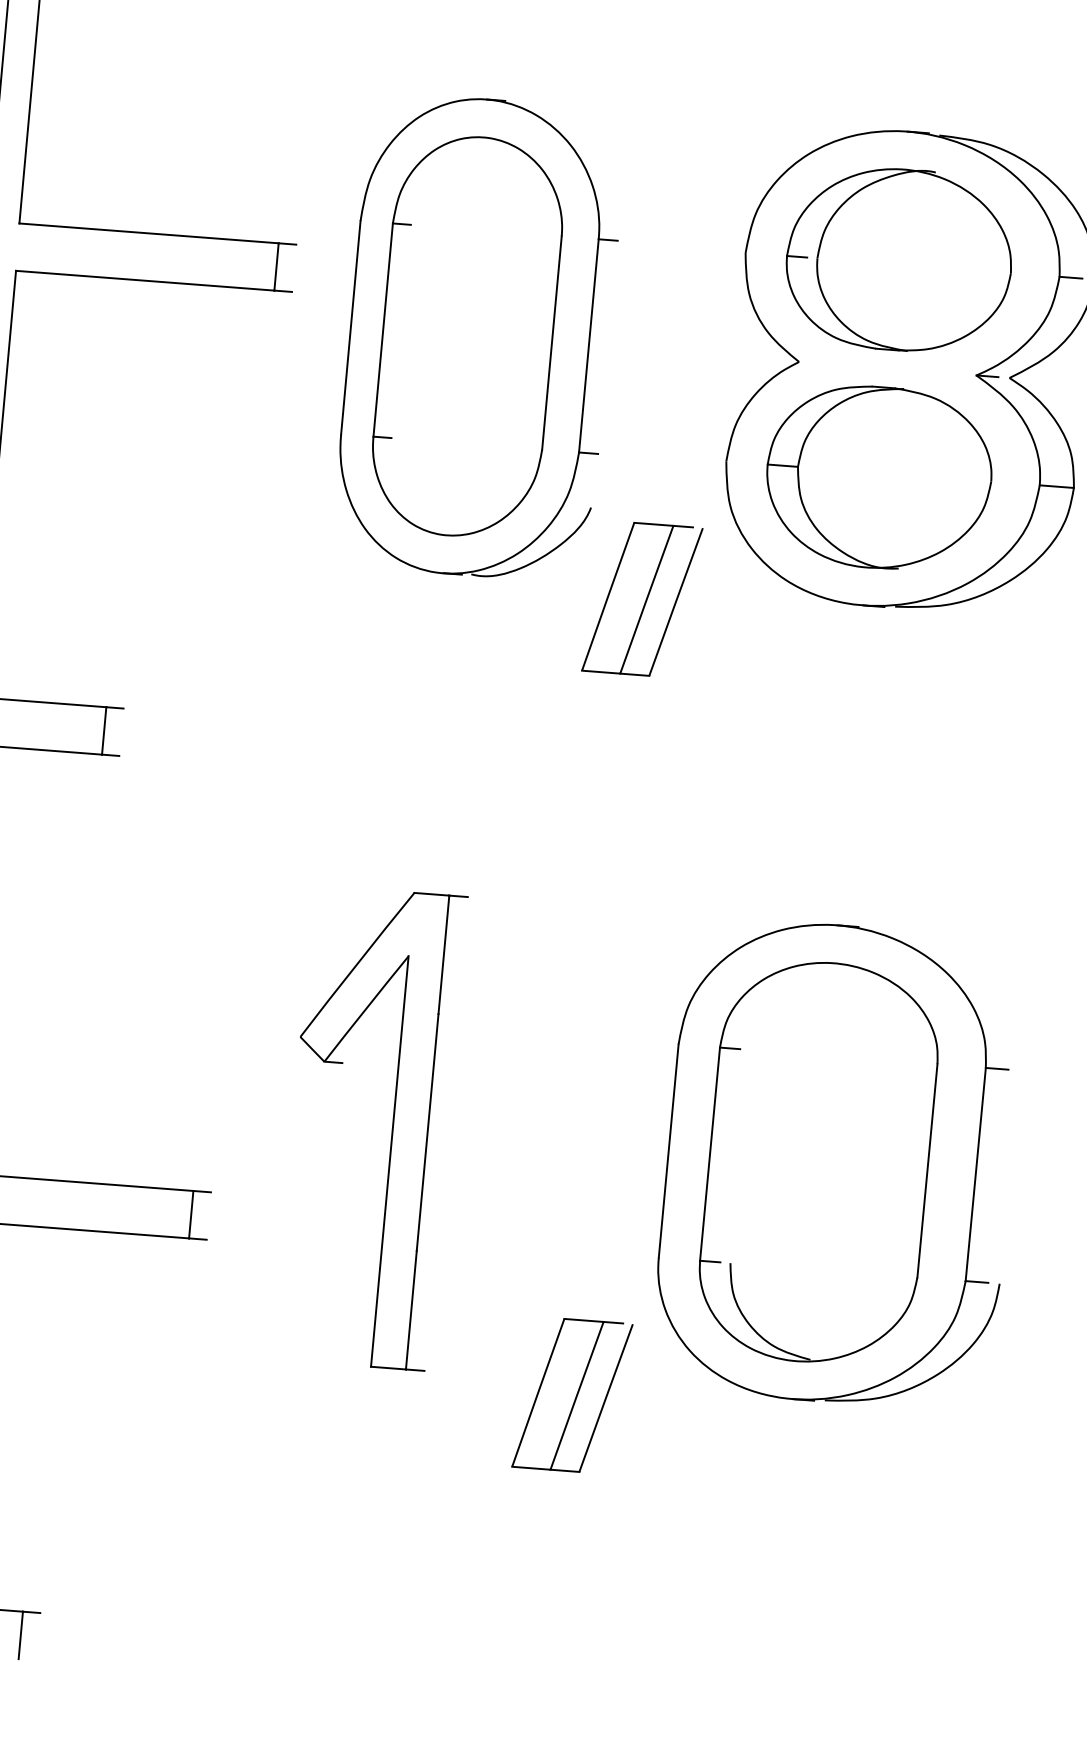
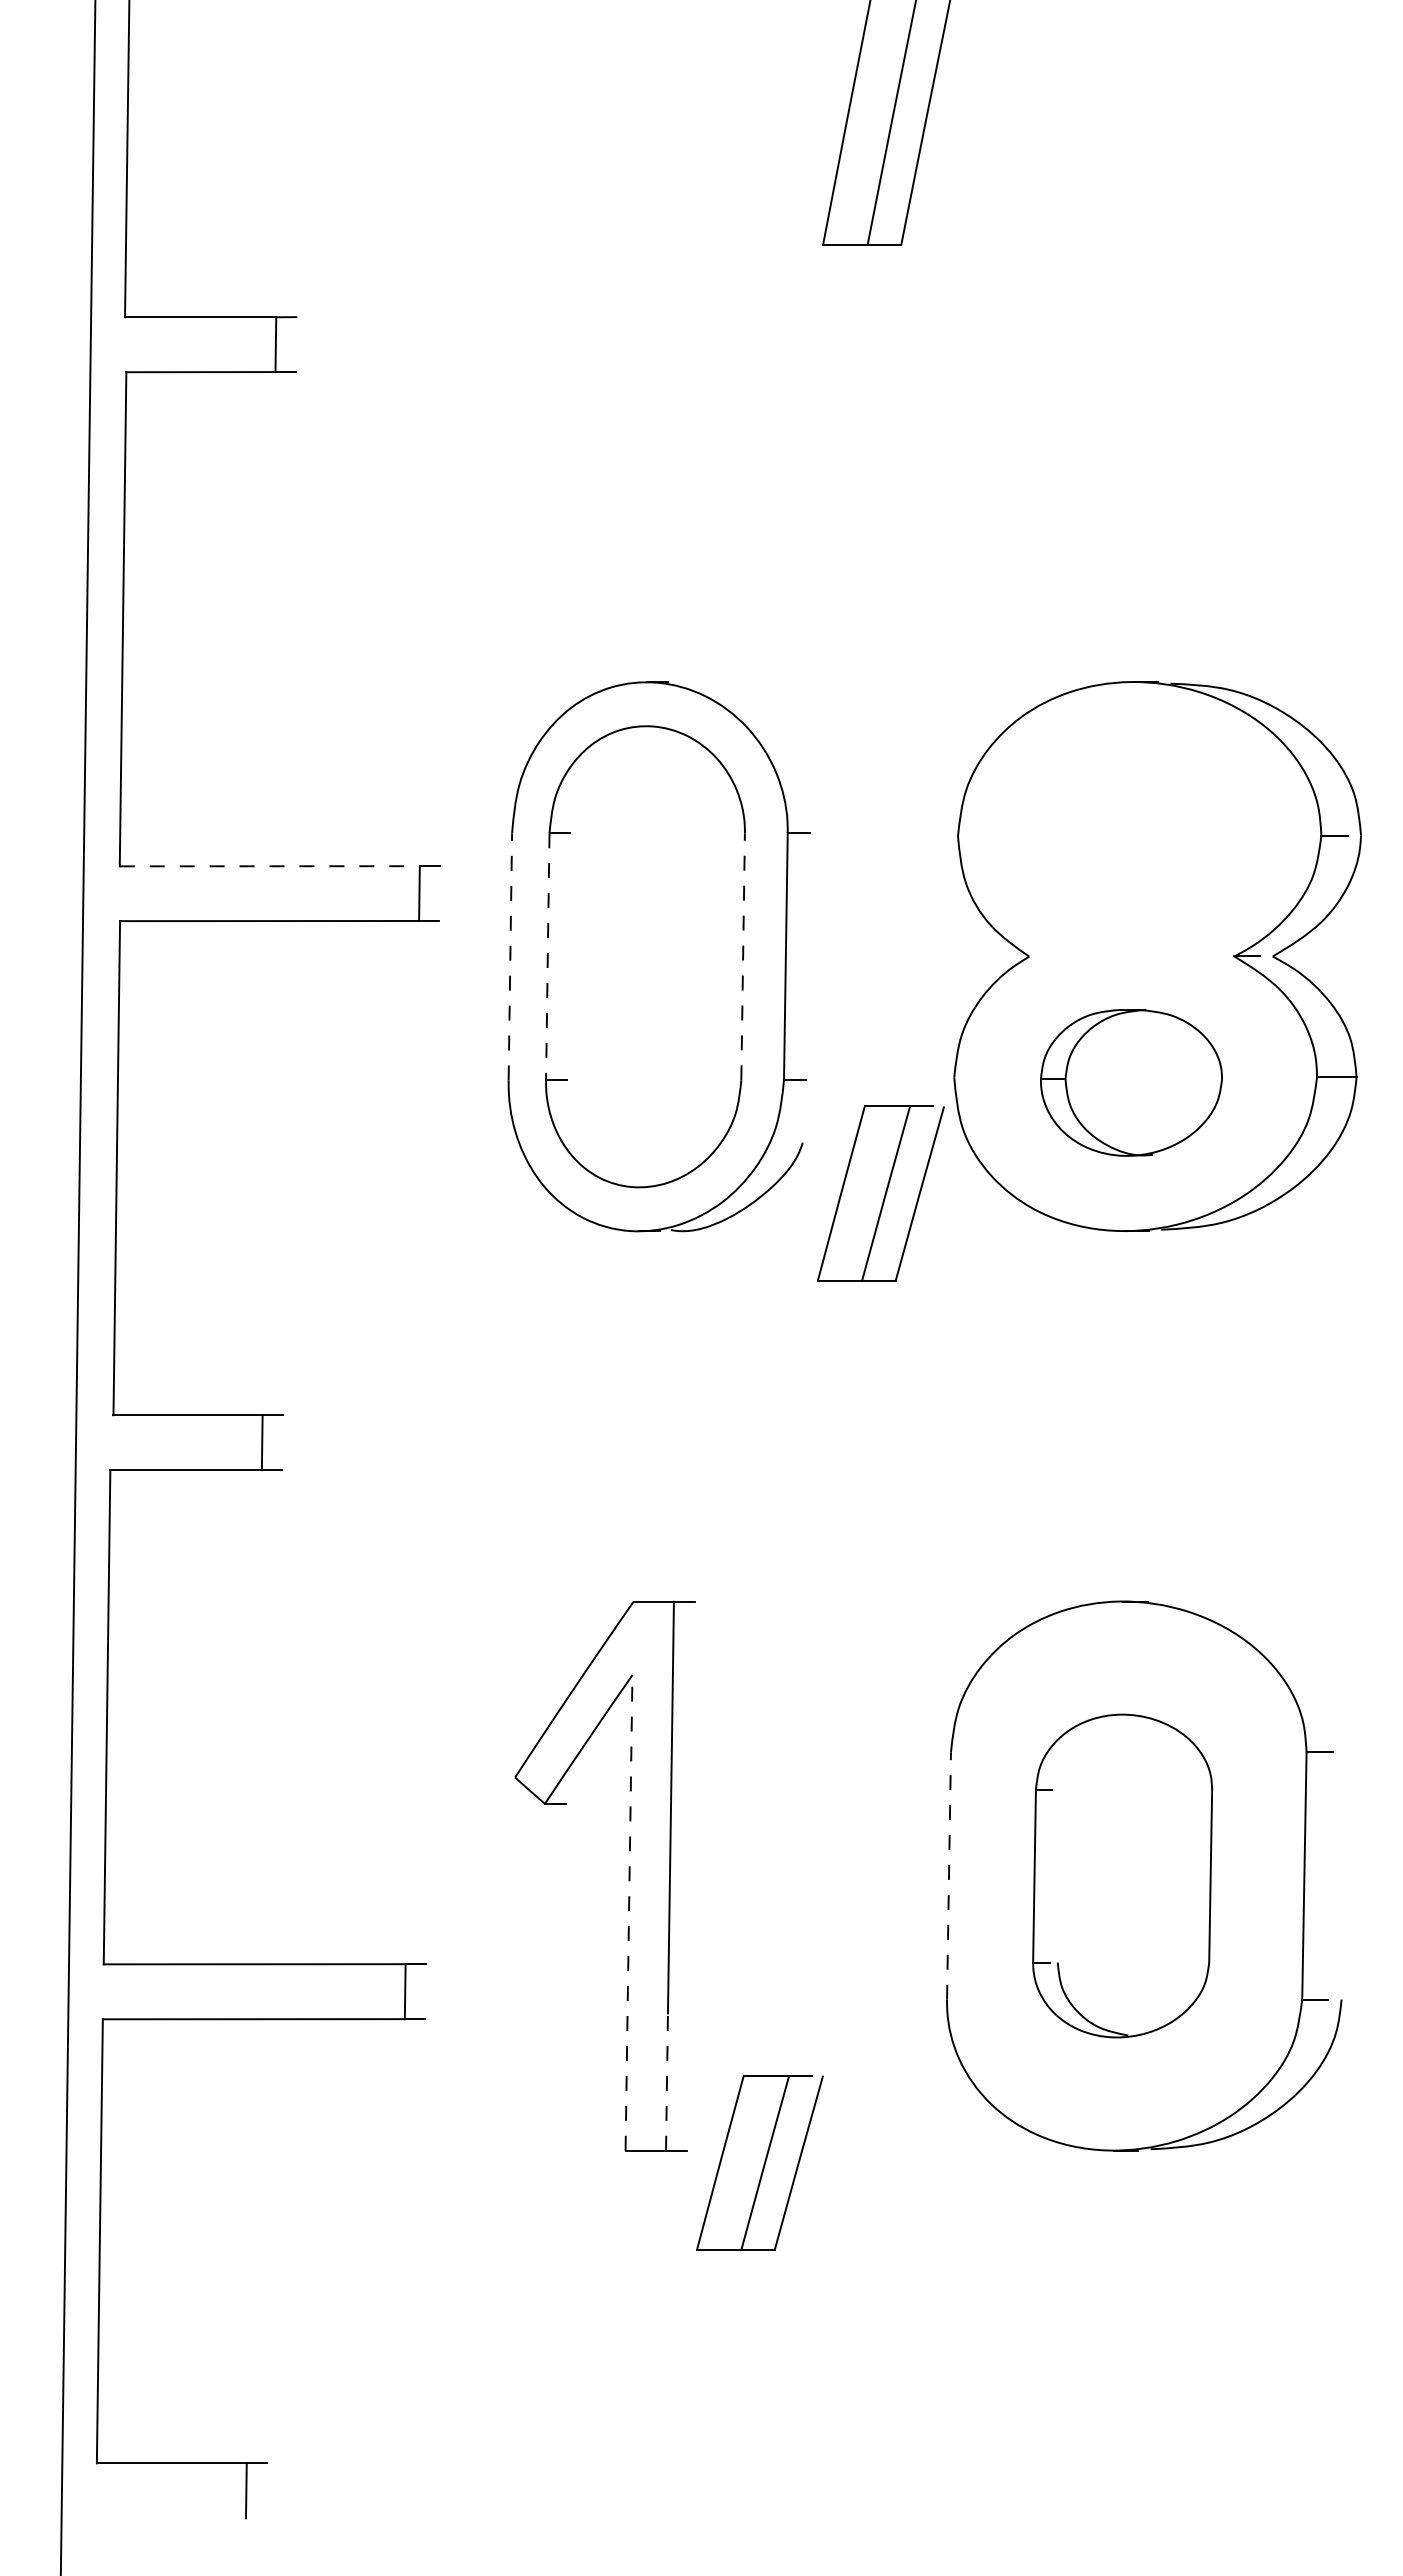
line: (149, 233) -> (270, 866), solid -> dashed
part: (899, 259) -> (1135, 829), removed
line: (350, 327) -> (510, 956), solid -> dashed
line: (382, 329) -> (547, 956), solid -> dashed
line: (552, 342) -> (743, 956), solid -> dashed
part: (879, 477) -> (1131, 1082), size x0.7
part: (642, 599) -> (880, 1193), moved
line: (669, 1151) -> (949, 1876), solid -> dashed
line: (390, 1161) -> (629, 1912), solid -> dashed
part: (818, 1162) -> (1122, 1875), size x0.7
line: (410, 1310) -> (666, 2082), solid -> dashed
part: (572, 1395) -> (759, 2162), moved

